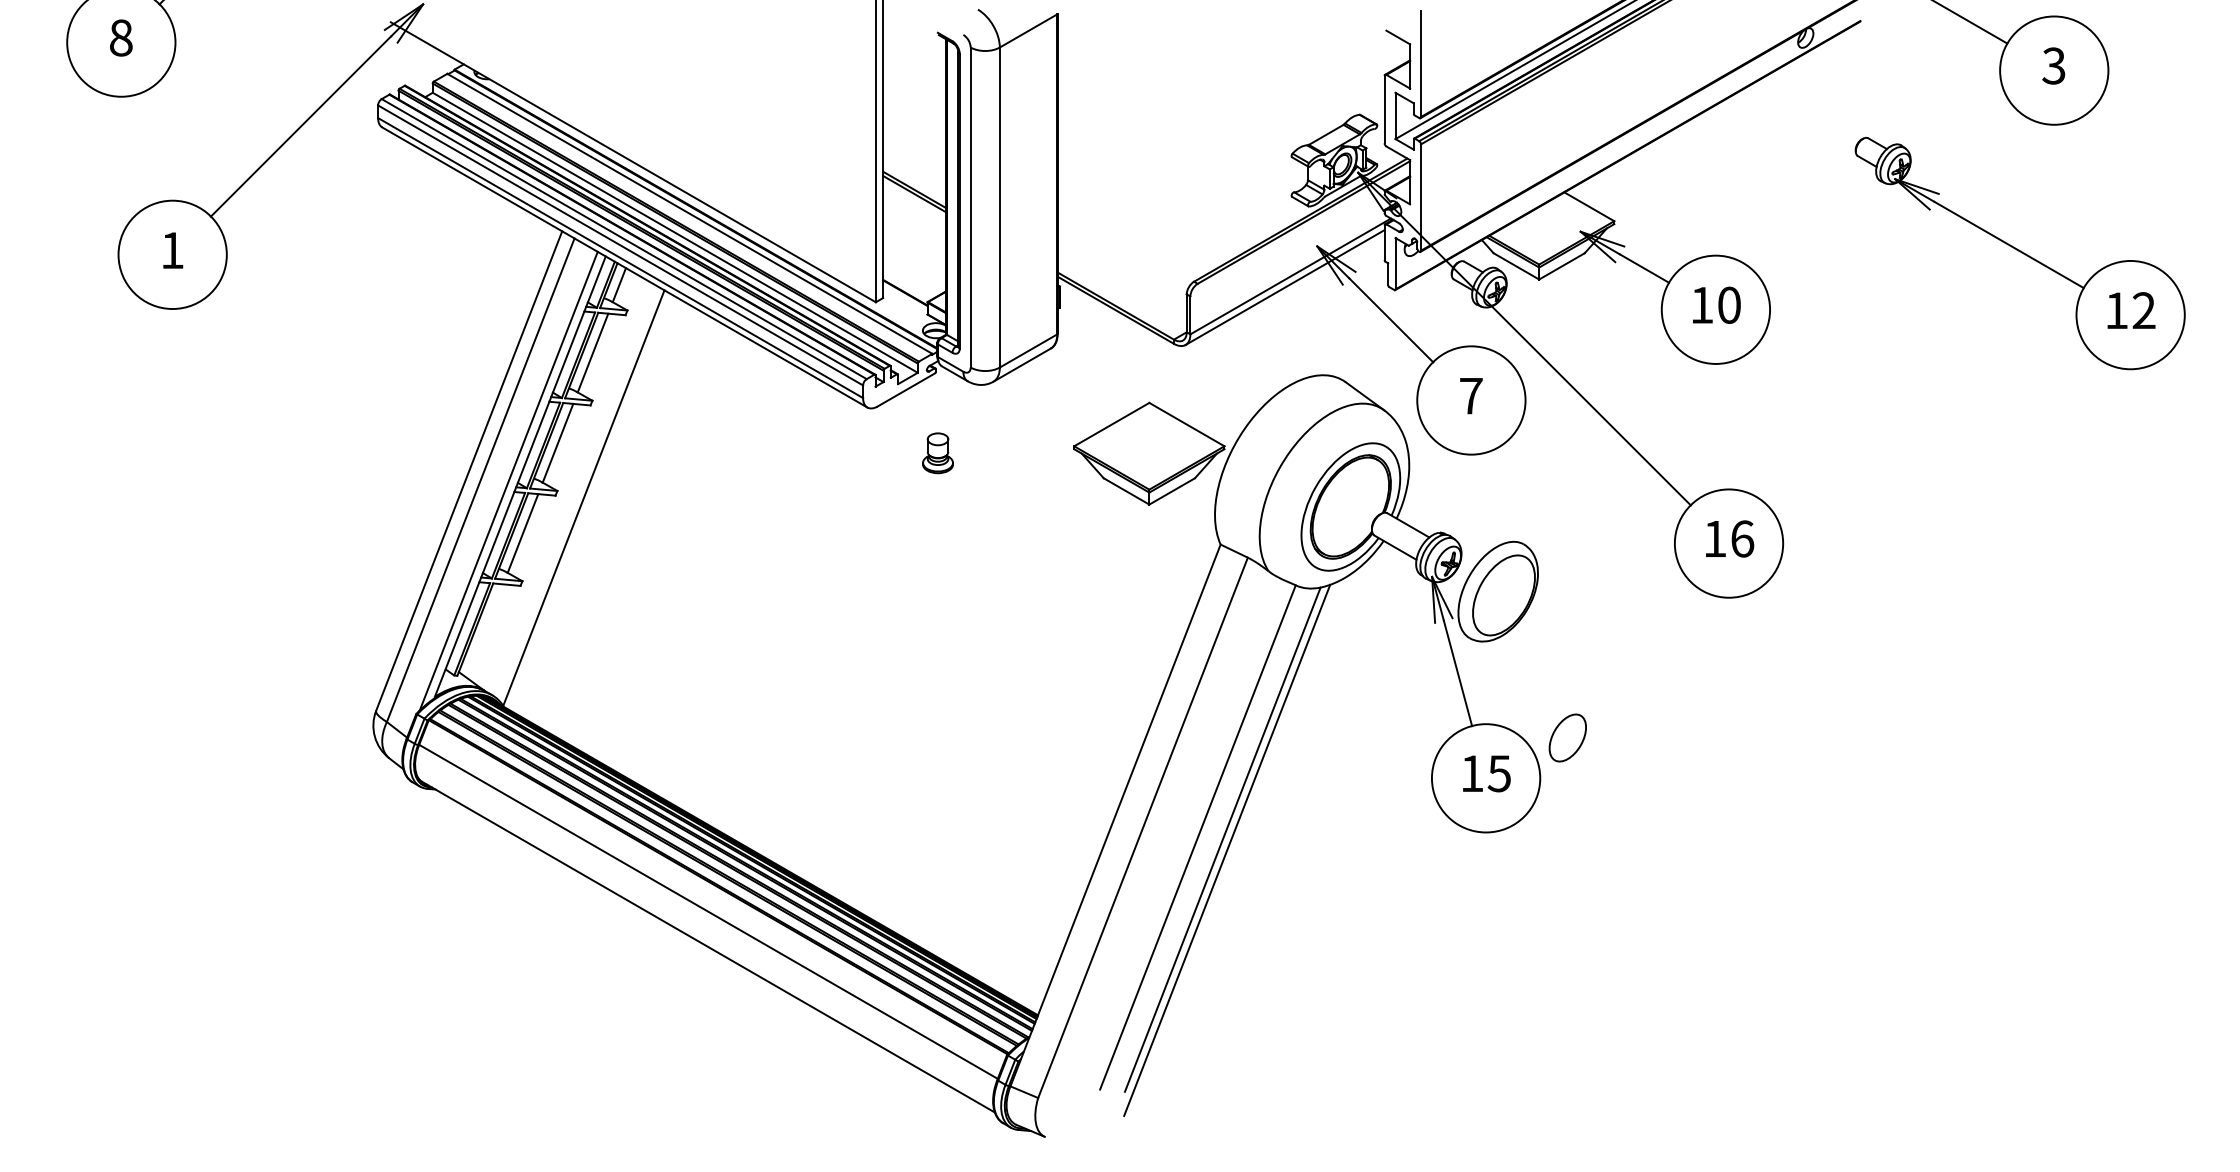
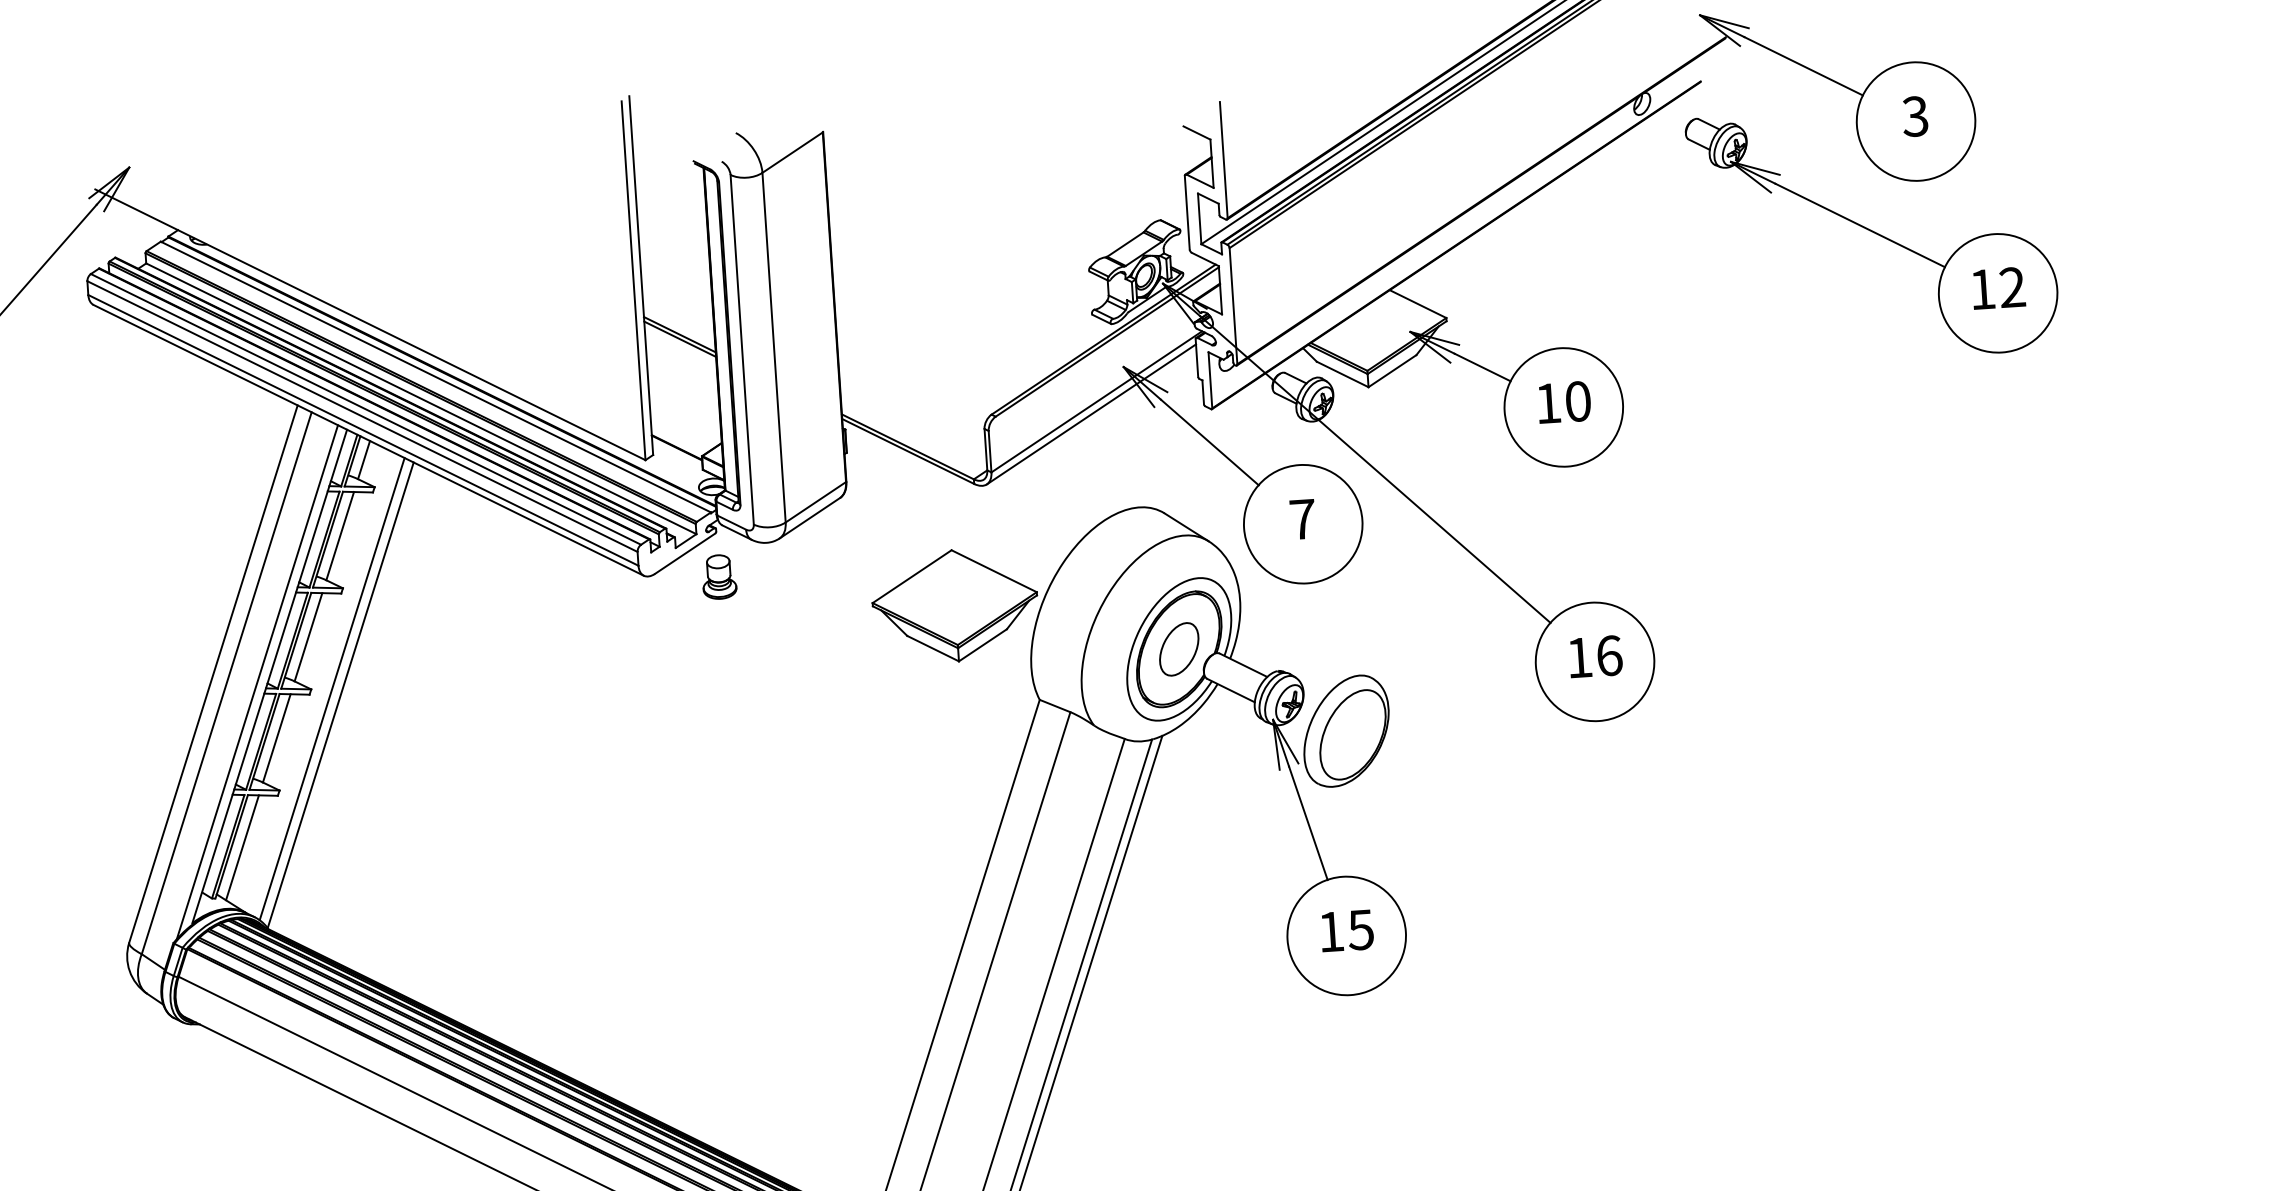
part: (2019, 253) -> (1872, 234), moved
part: (937, 453) -> (718, 577), moved
line: (576, 491) -> (332, 688), added
line: (484, 630) -> (241, 847), added
part: (1567, 737) -> (1178, 648), moved

